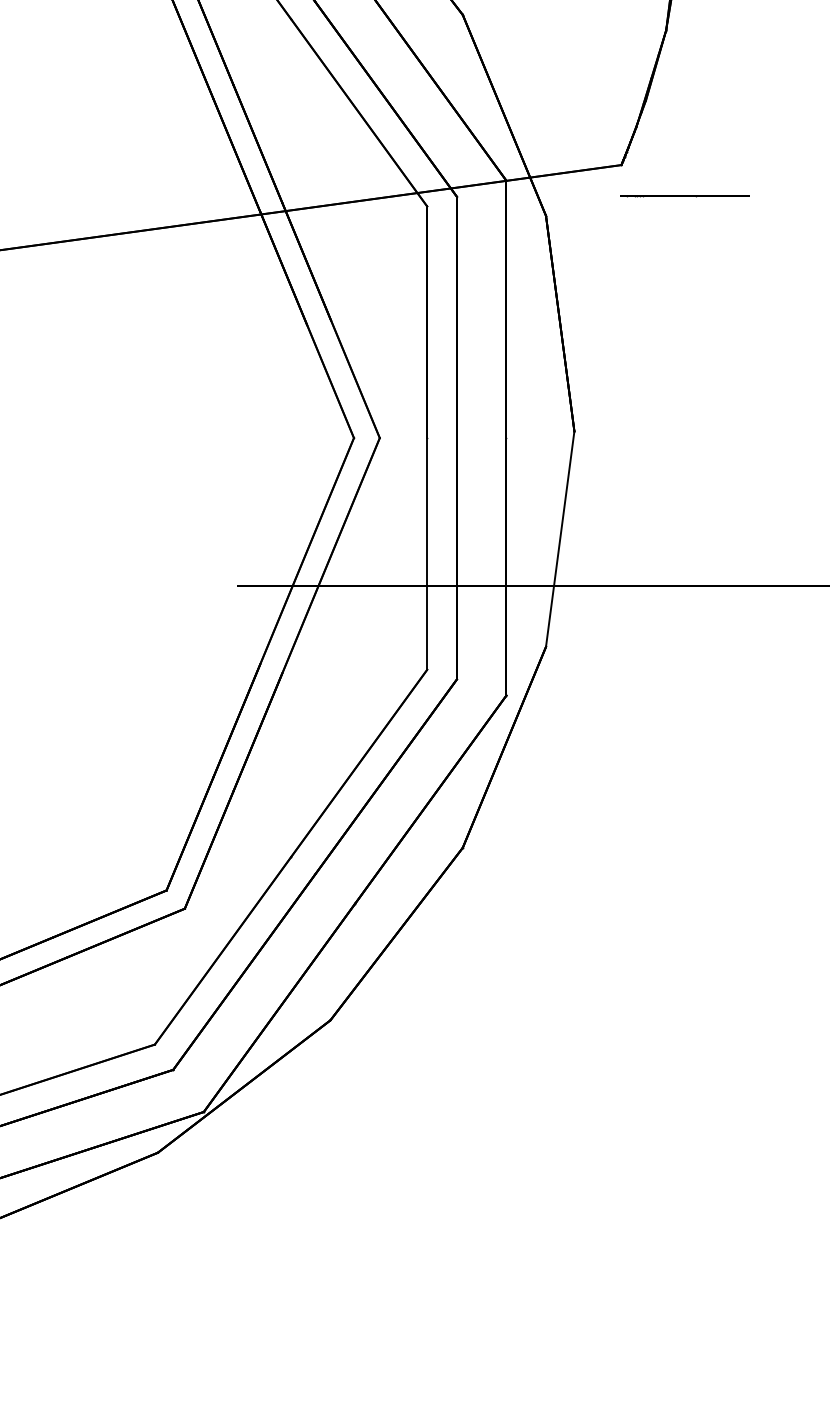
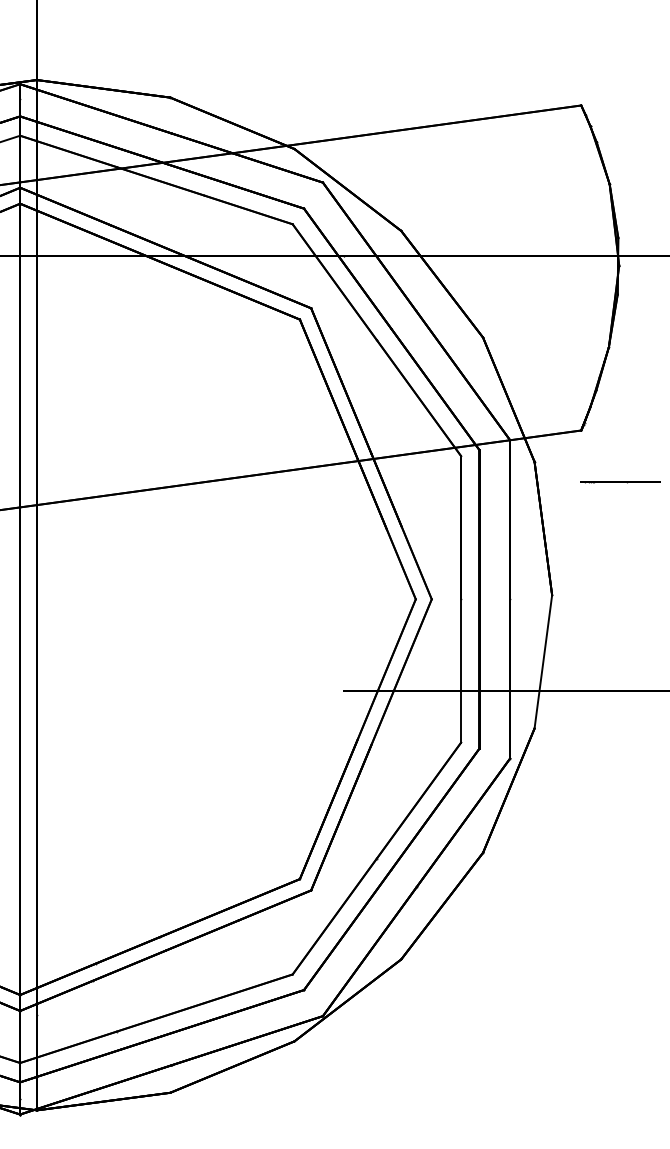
line: (684, 195) -> (620, 482), moved

